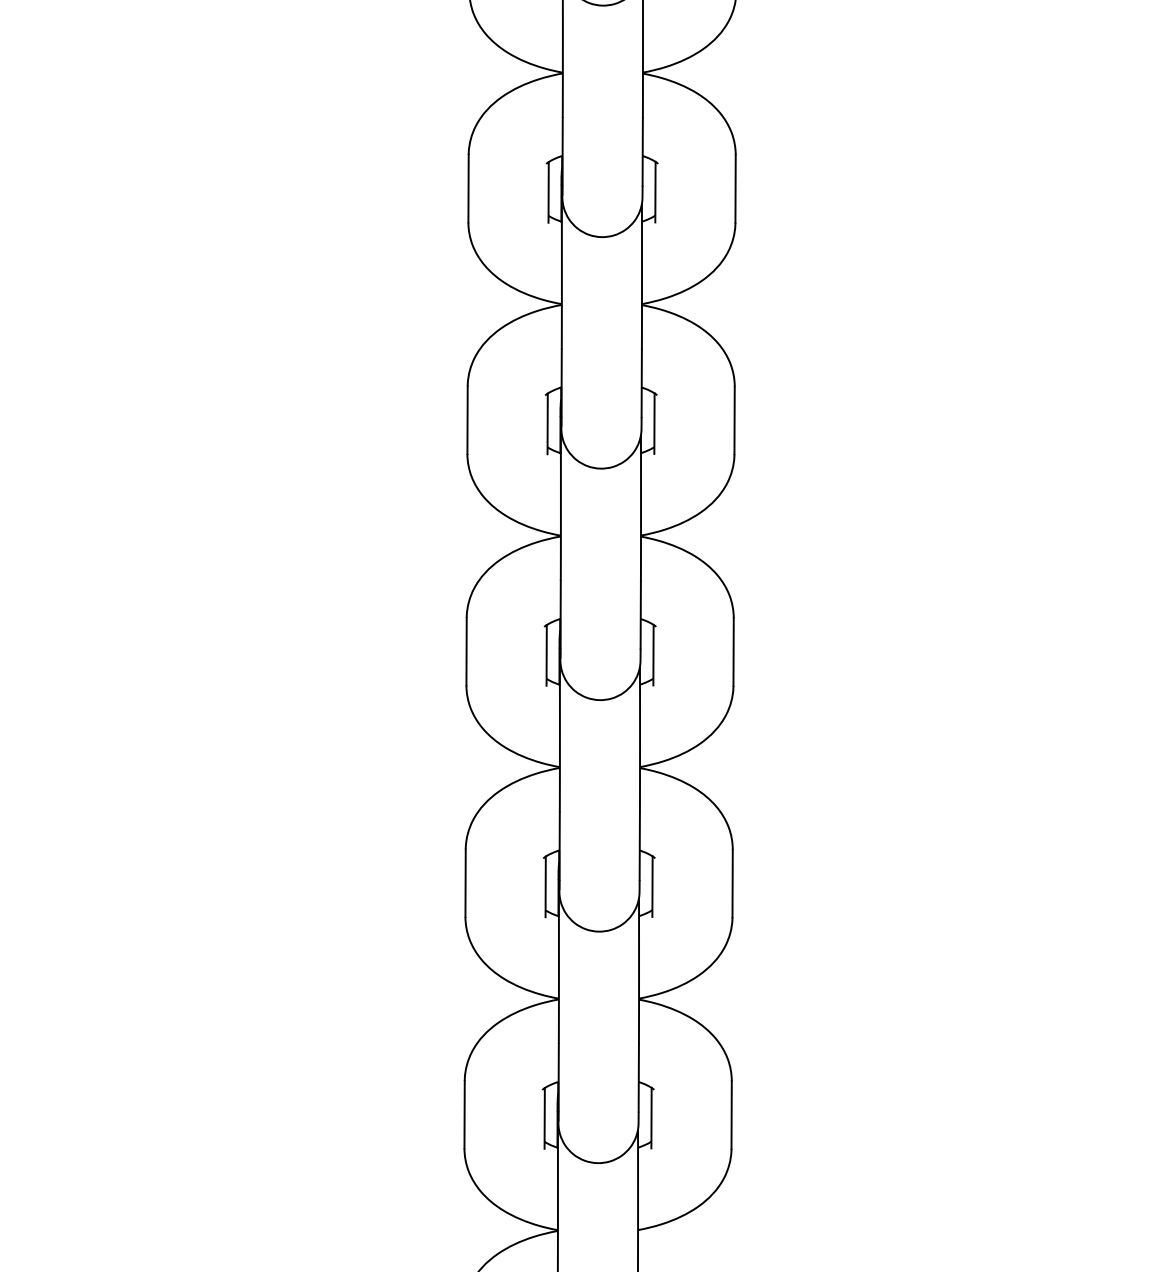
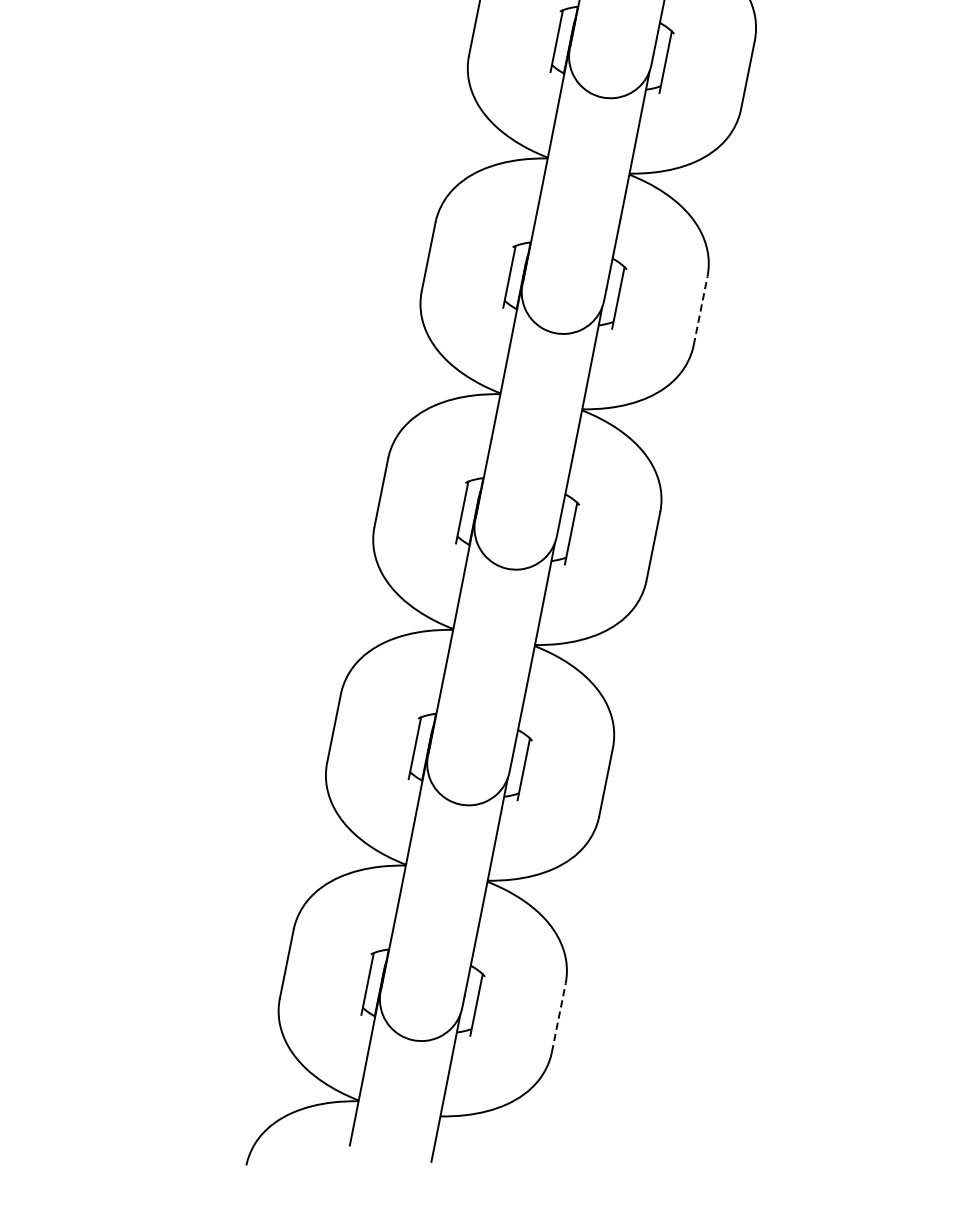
line: (734, 420) -> (700, 310), solid -> dashed
line: (731, 1115) -> (558, 1018), solid -> dashed

